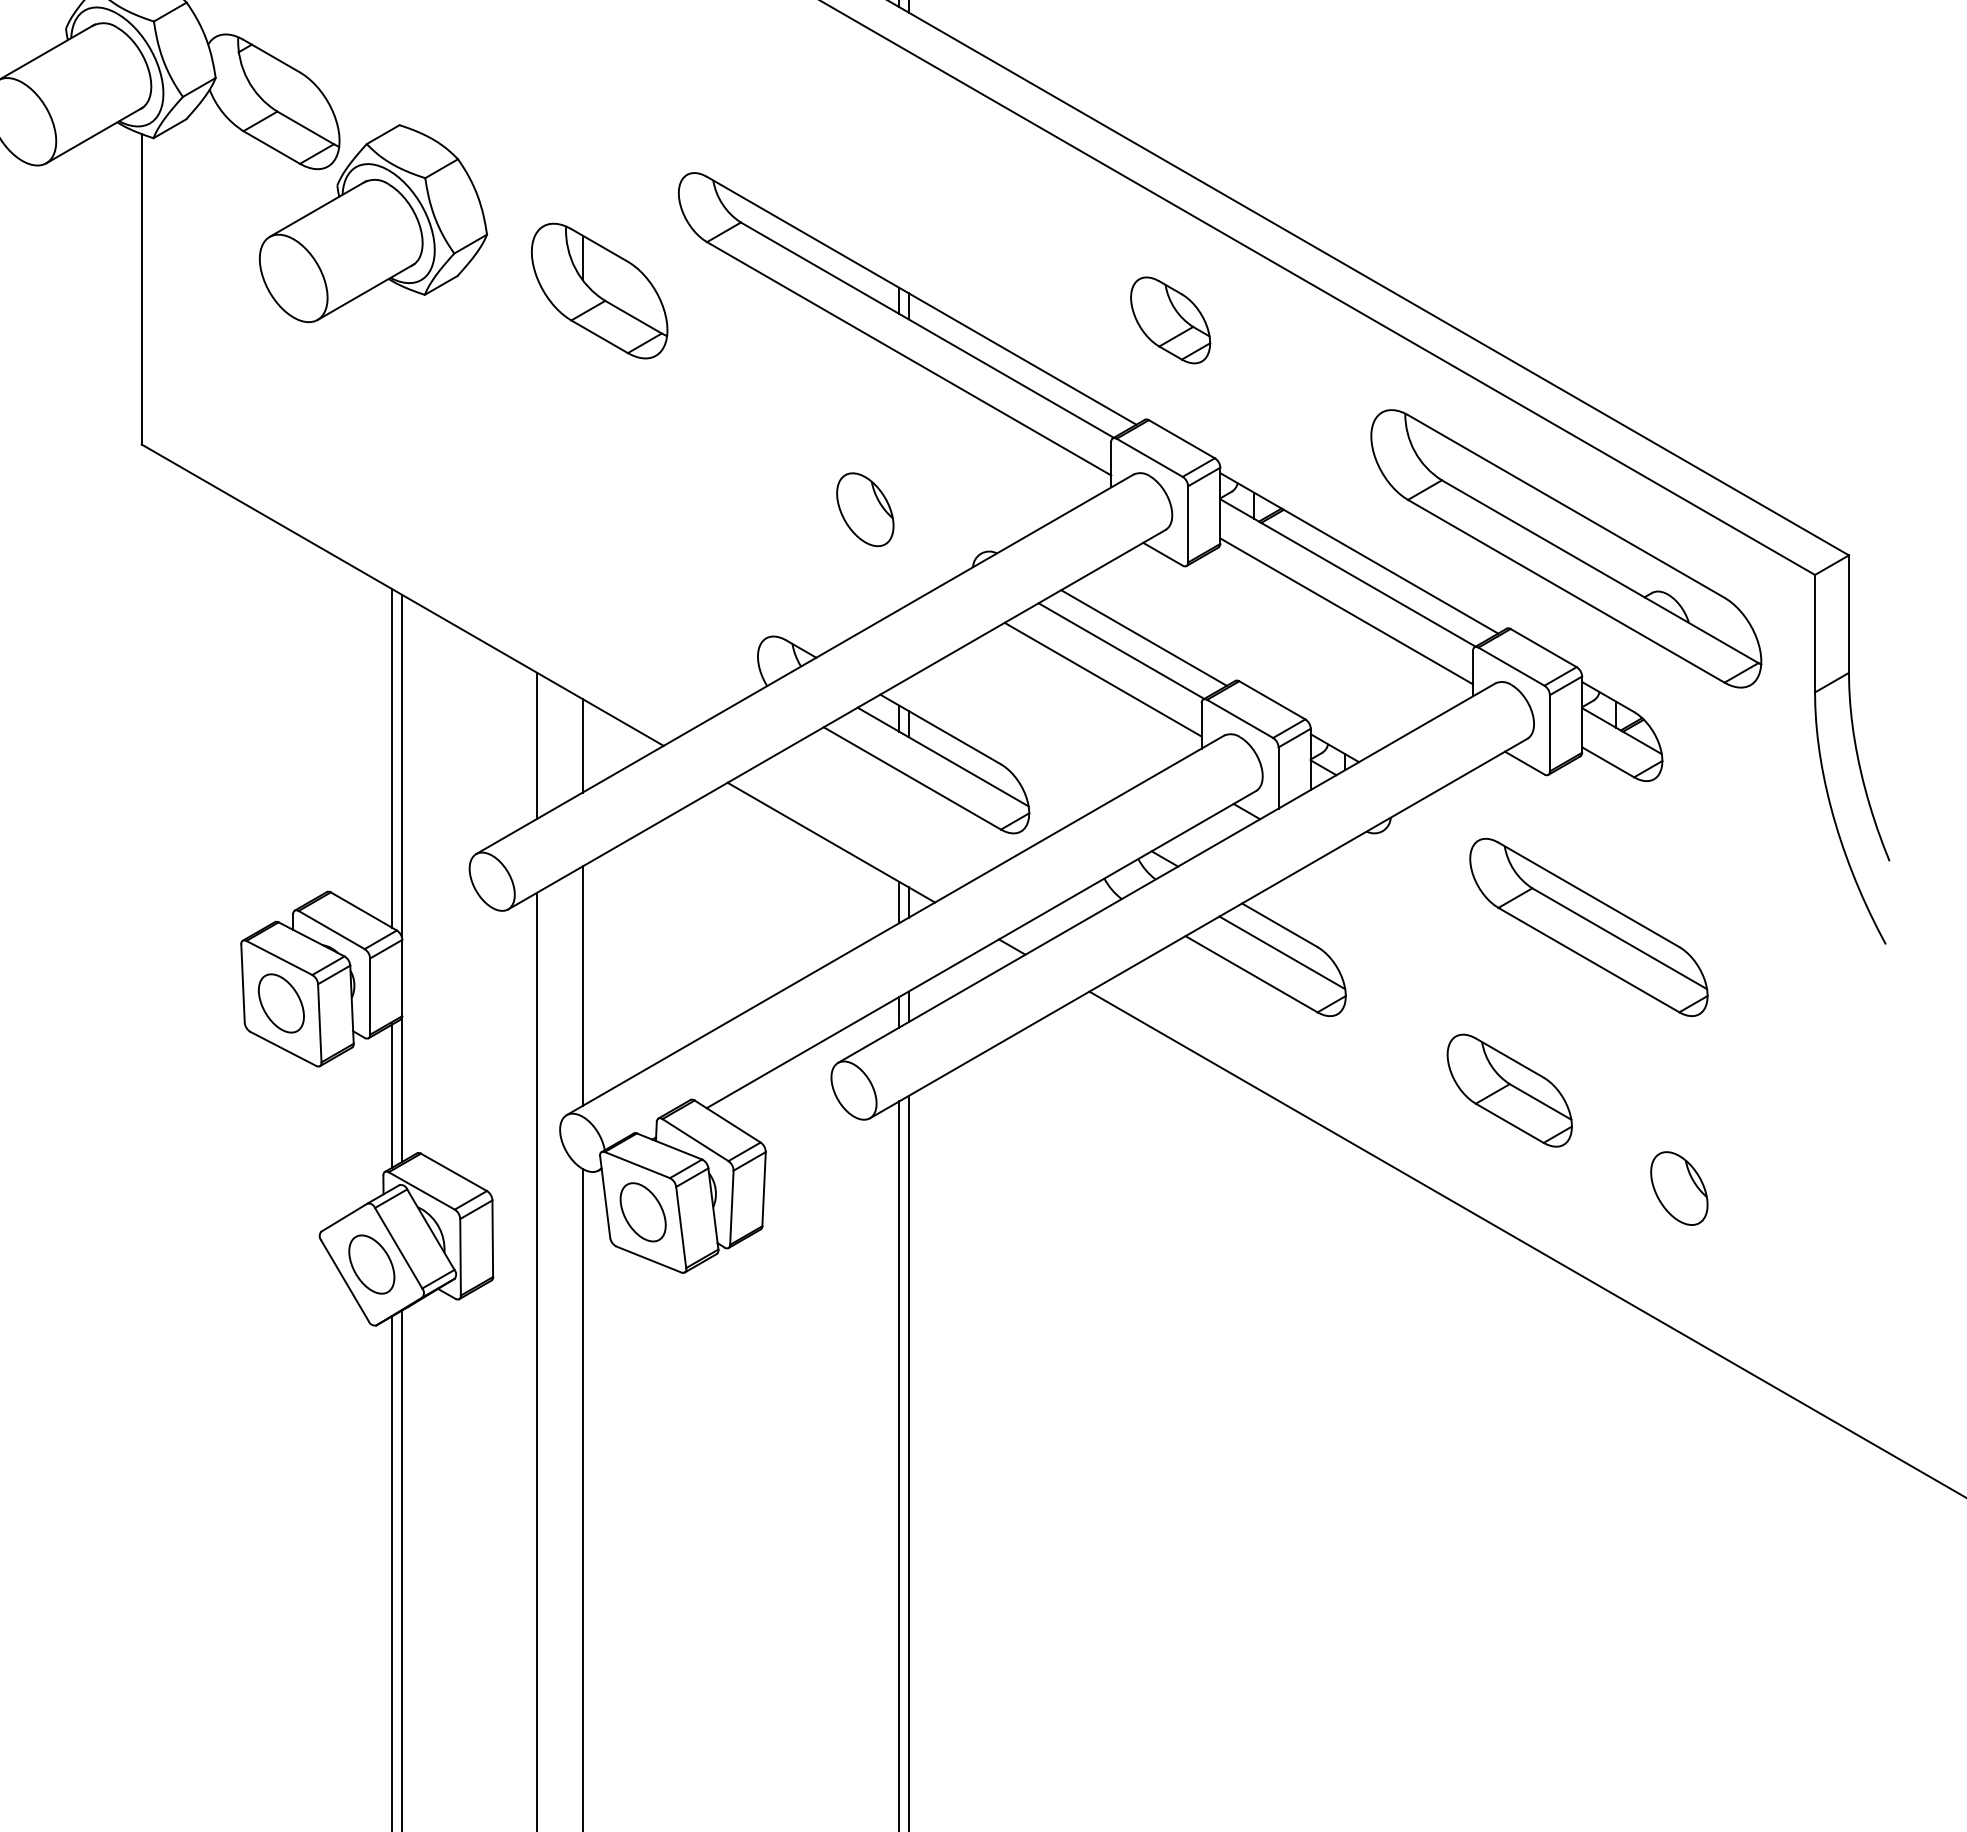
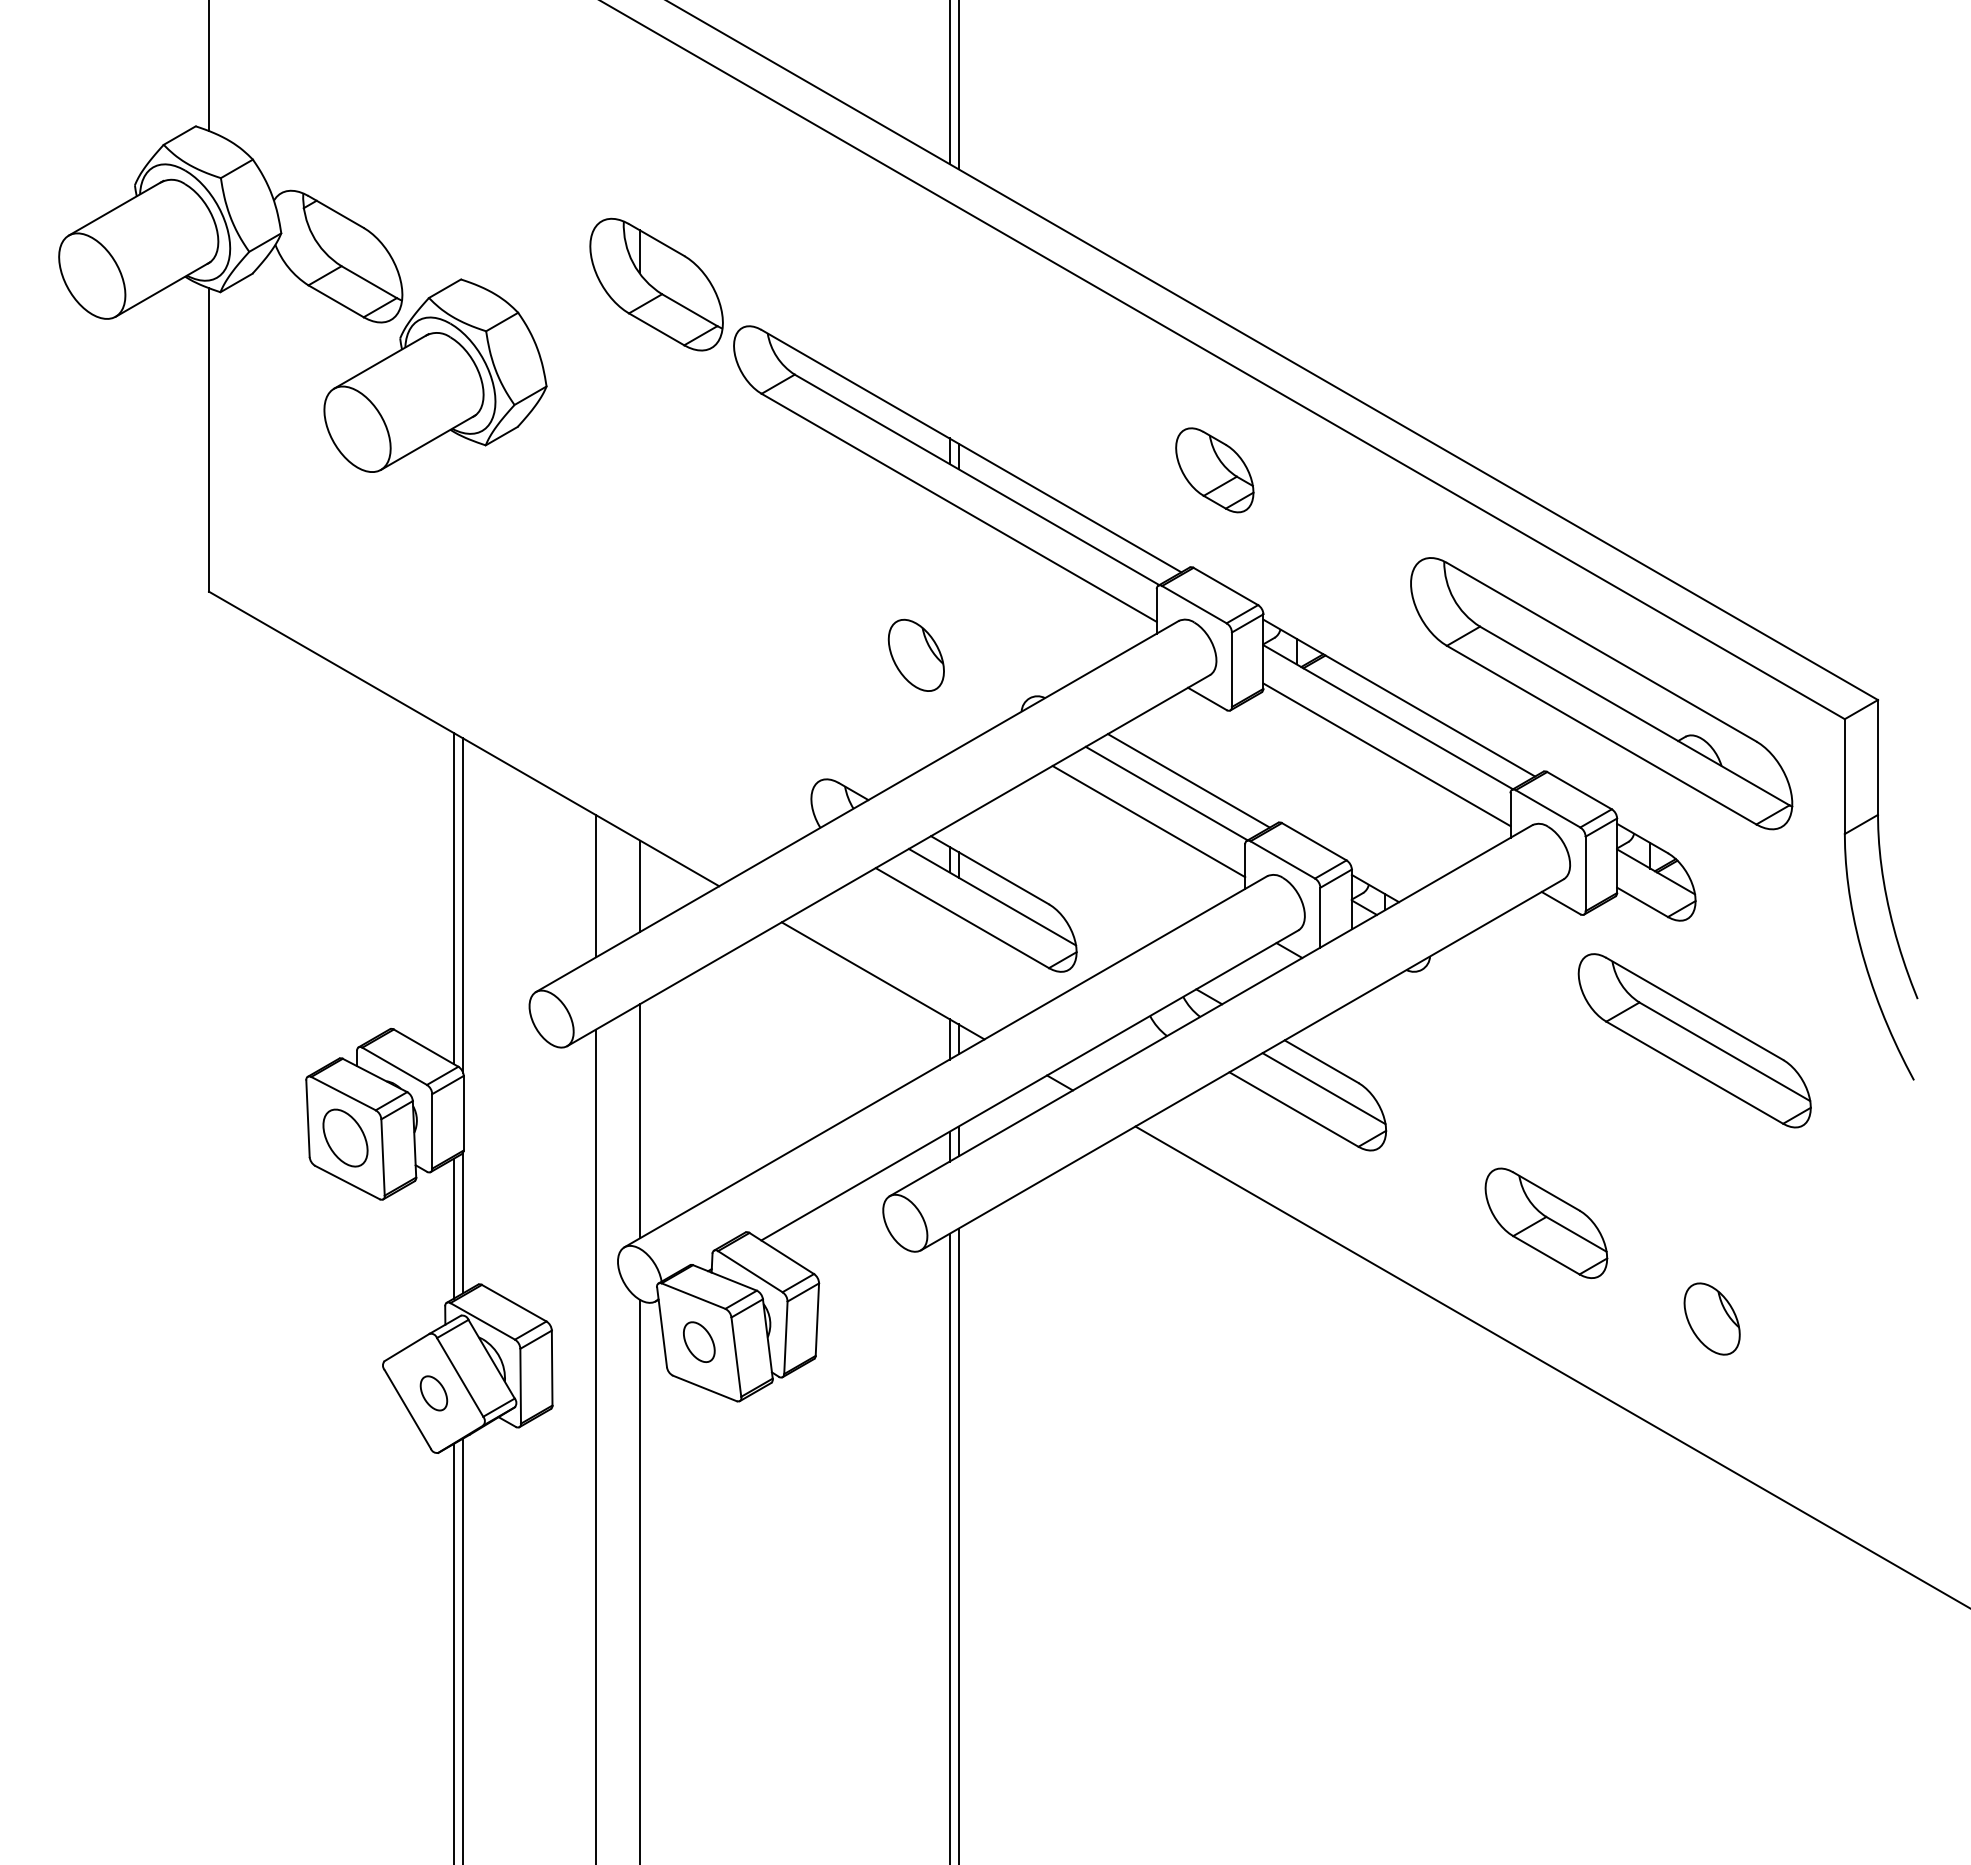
part: (599, 290) -> (656, 284), moved
part: (1588, 927) -> (1694, 1040), moved
part: (643, 1211) -> (699, 1341), size x0.7
part: (371, 1264) -> (433, 1393), size x0.6

